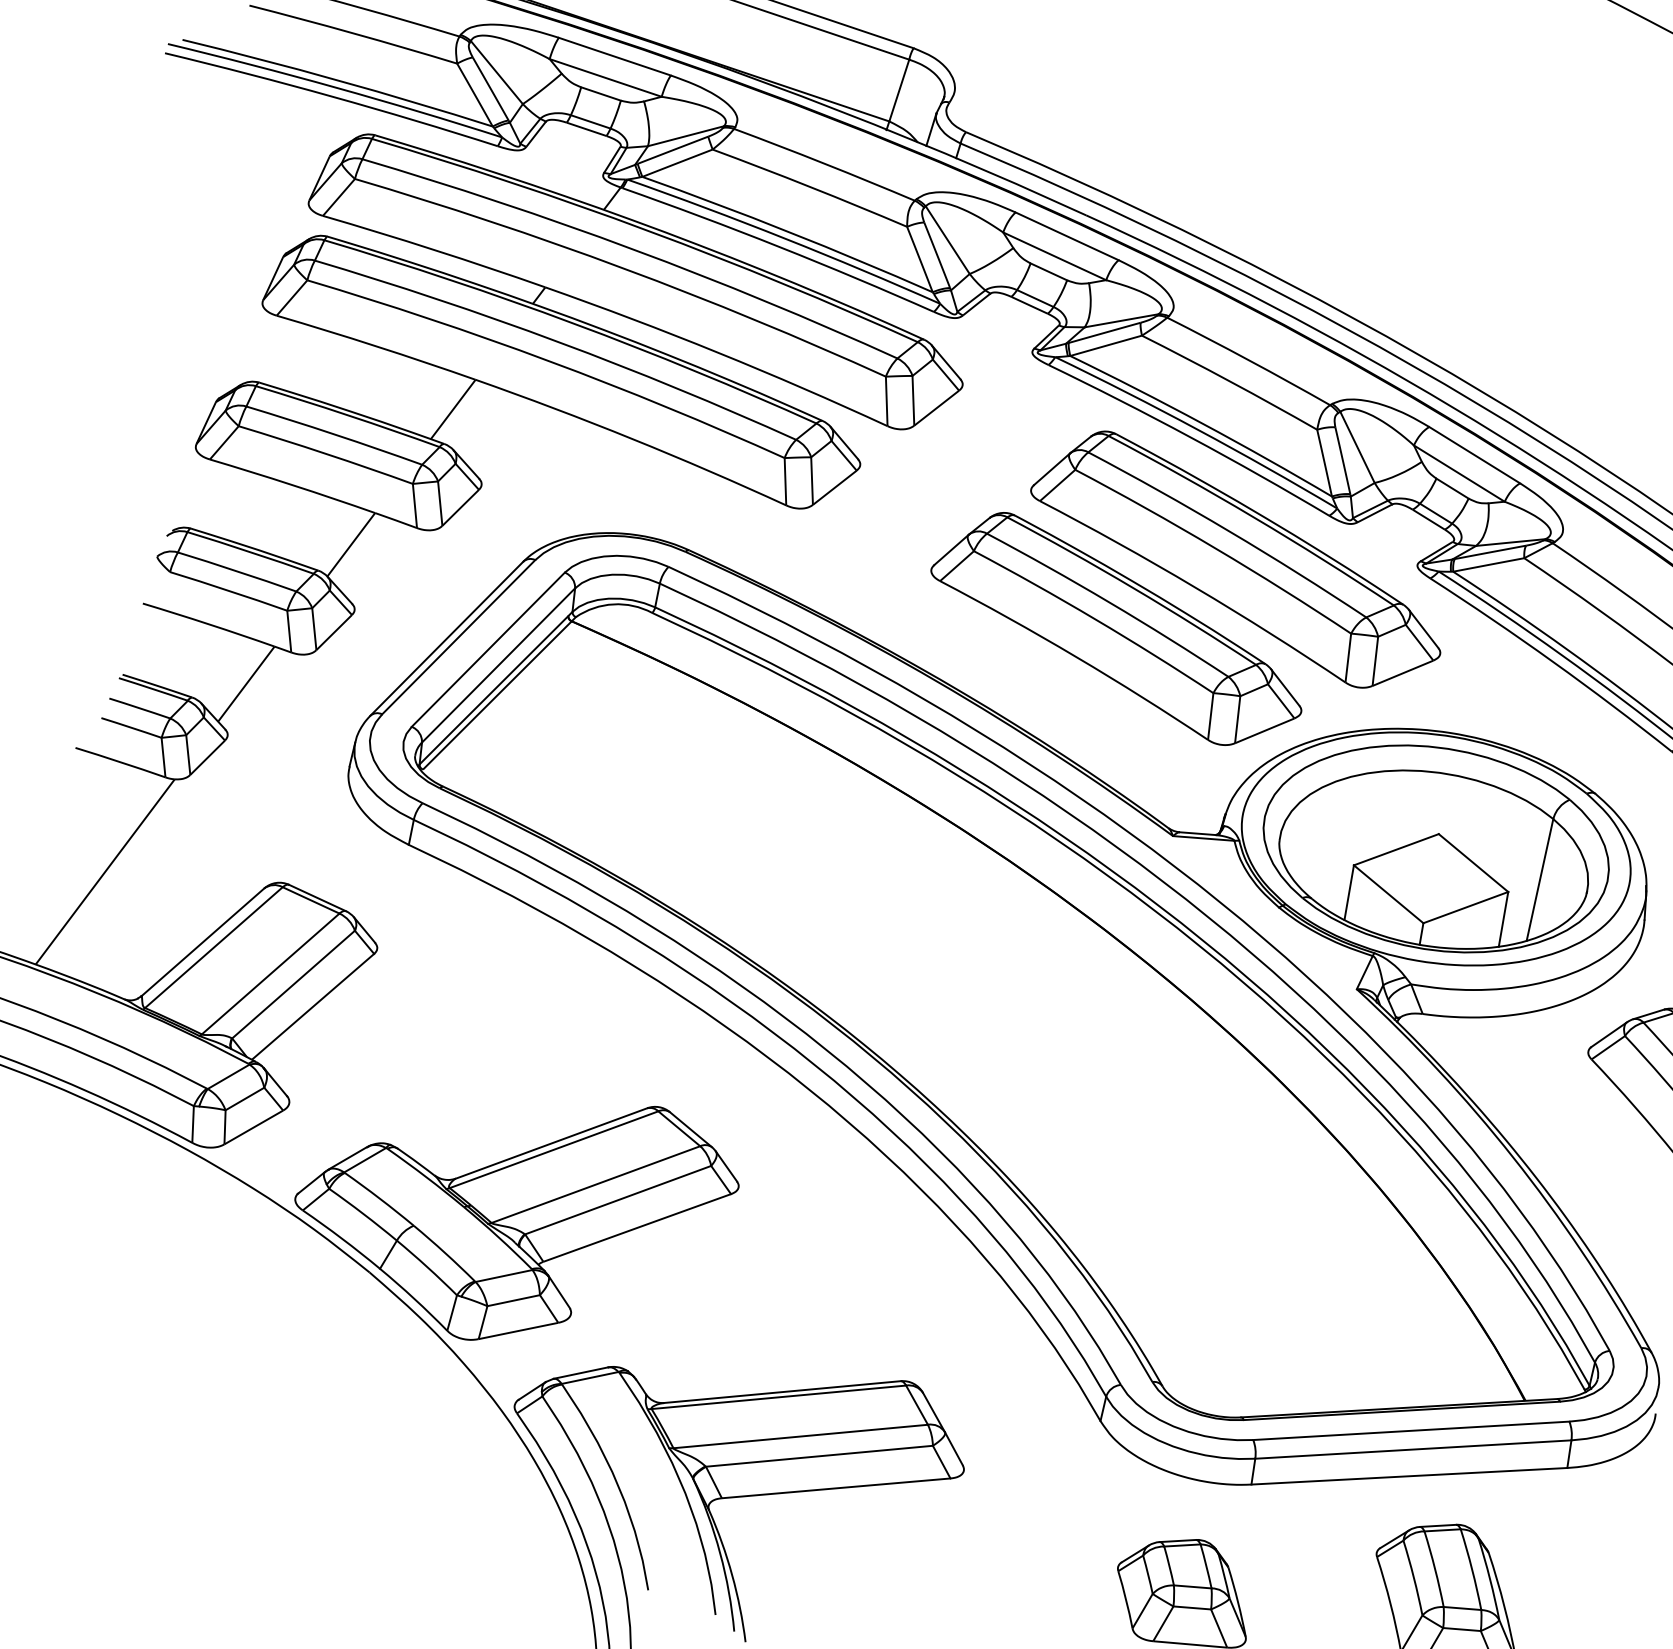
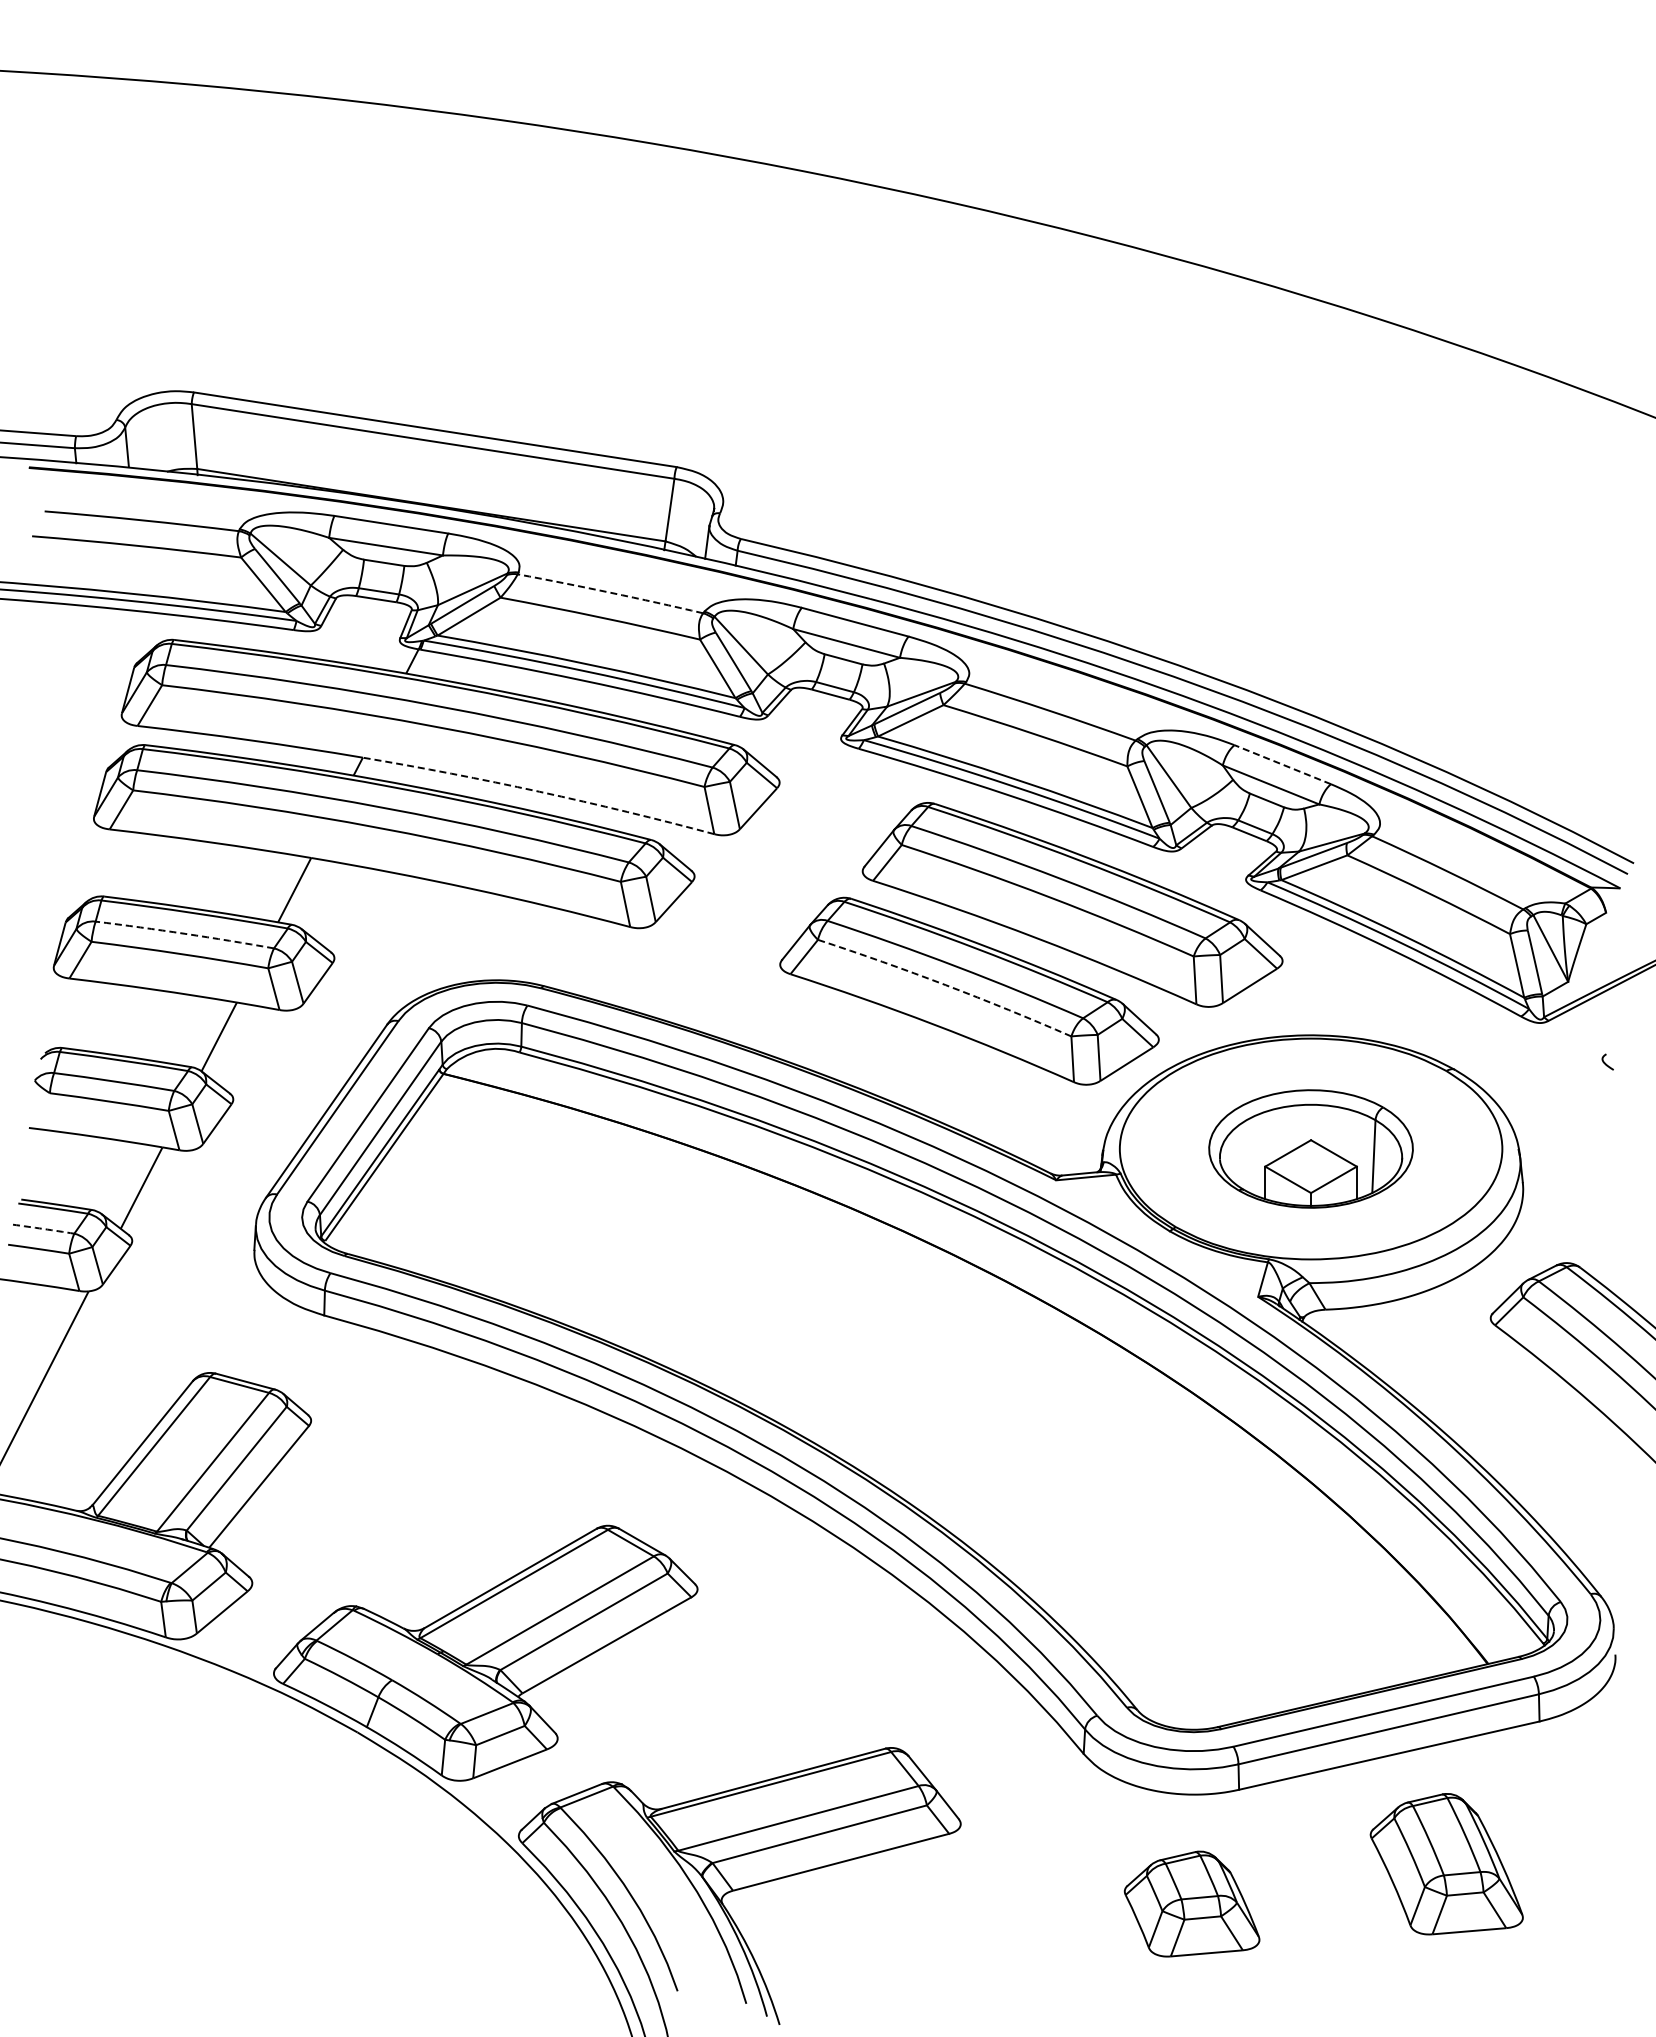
arc: (824, 163) -> (610, 592), solid -> dashed
arc: (718, 352) -> (539, 791), solid -> dashed
arc: (335, 434) -> (185, 933), solid -> dashed
line: (1474, 454) -> (1282, 764), solid -> dashed
arc: (1094, 619) -> (945, 985), solid -> dashed
arc: (140, 707) -> (43, 1228), solid -> dashed
part: (1435, 848) -> (1310, 1148), size x0.6

